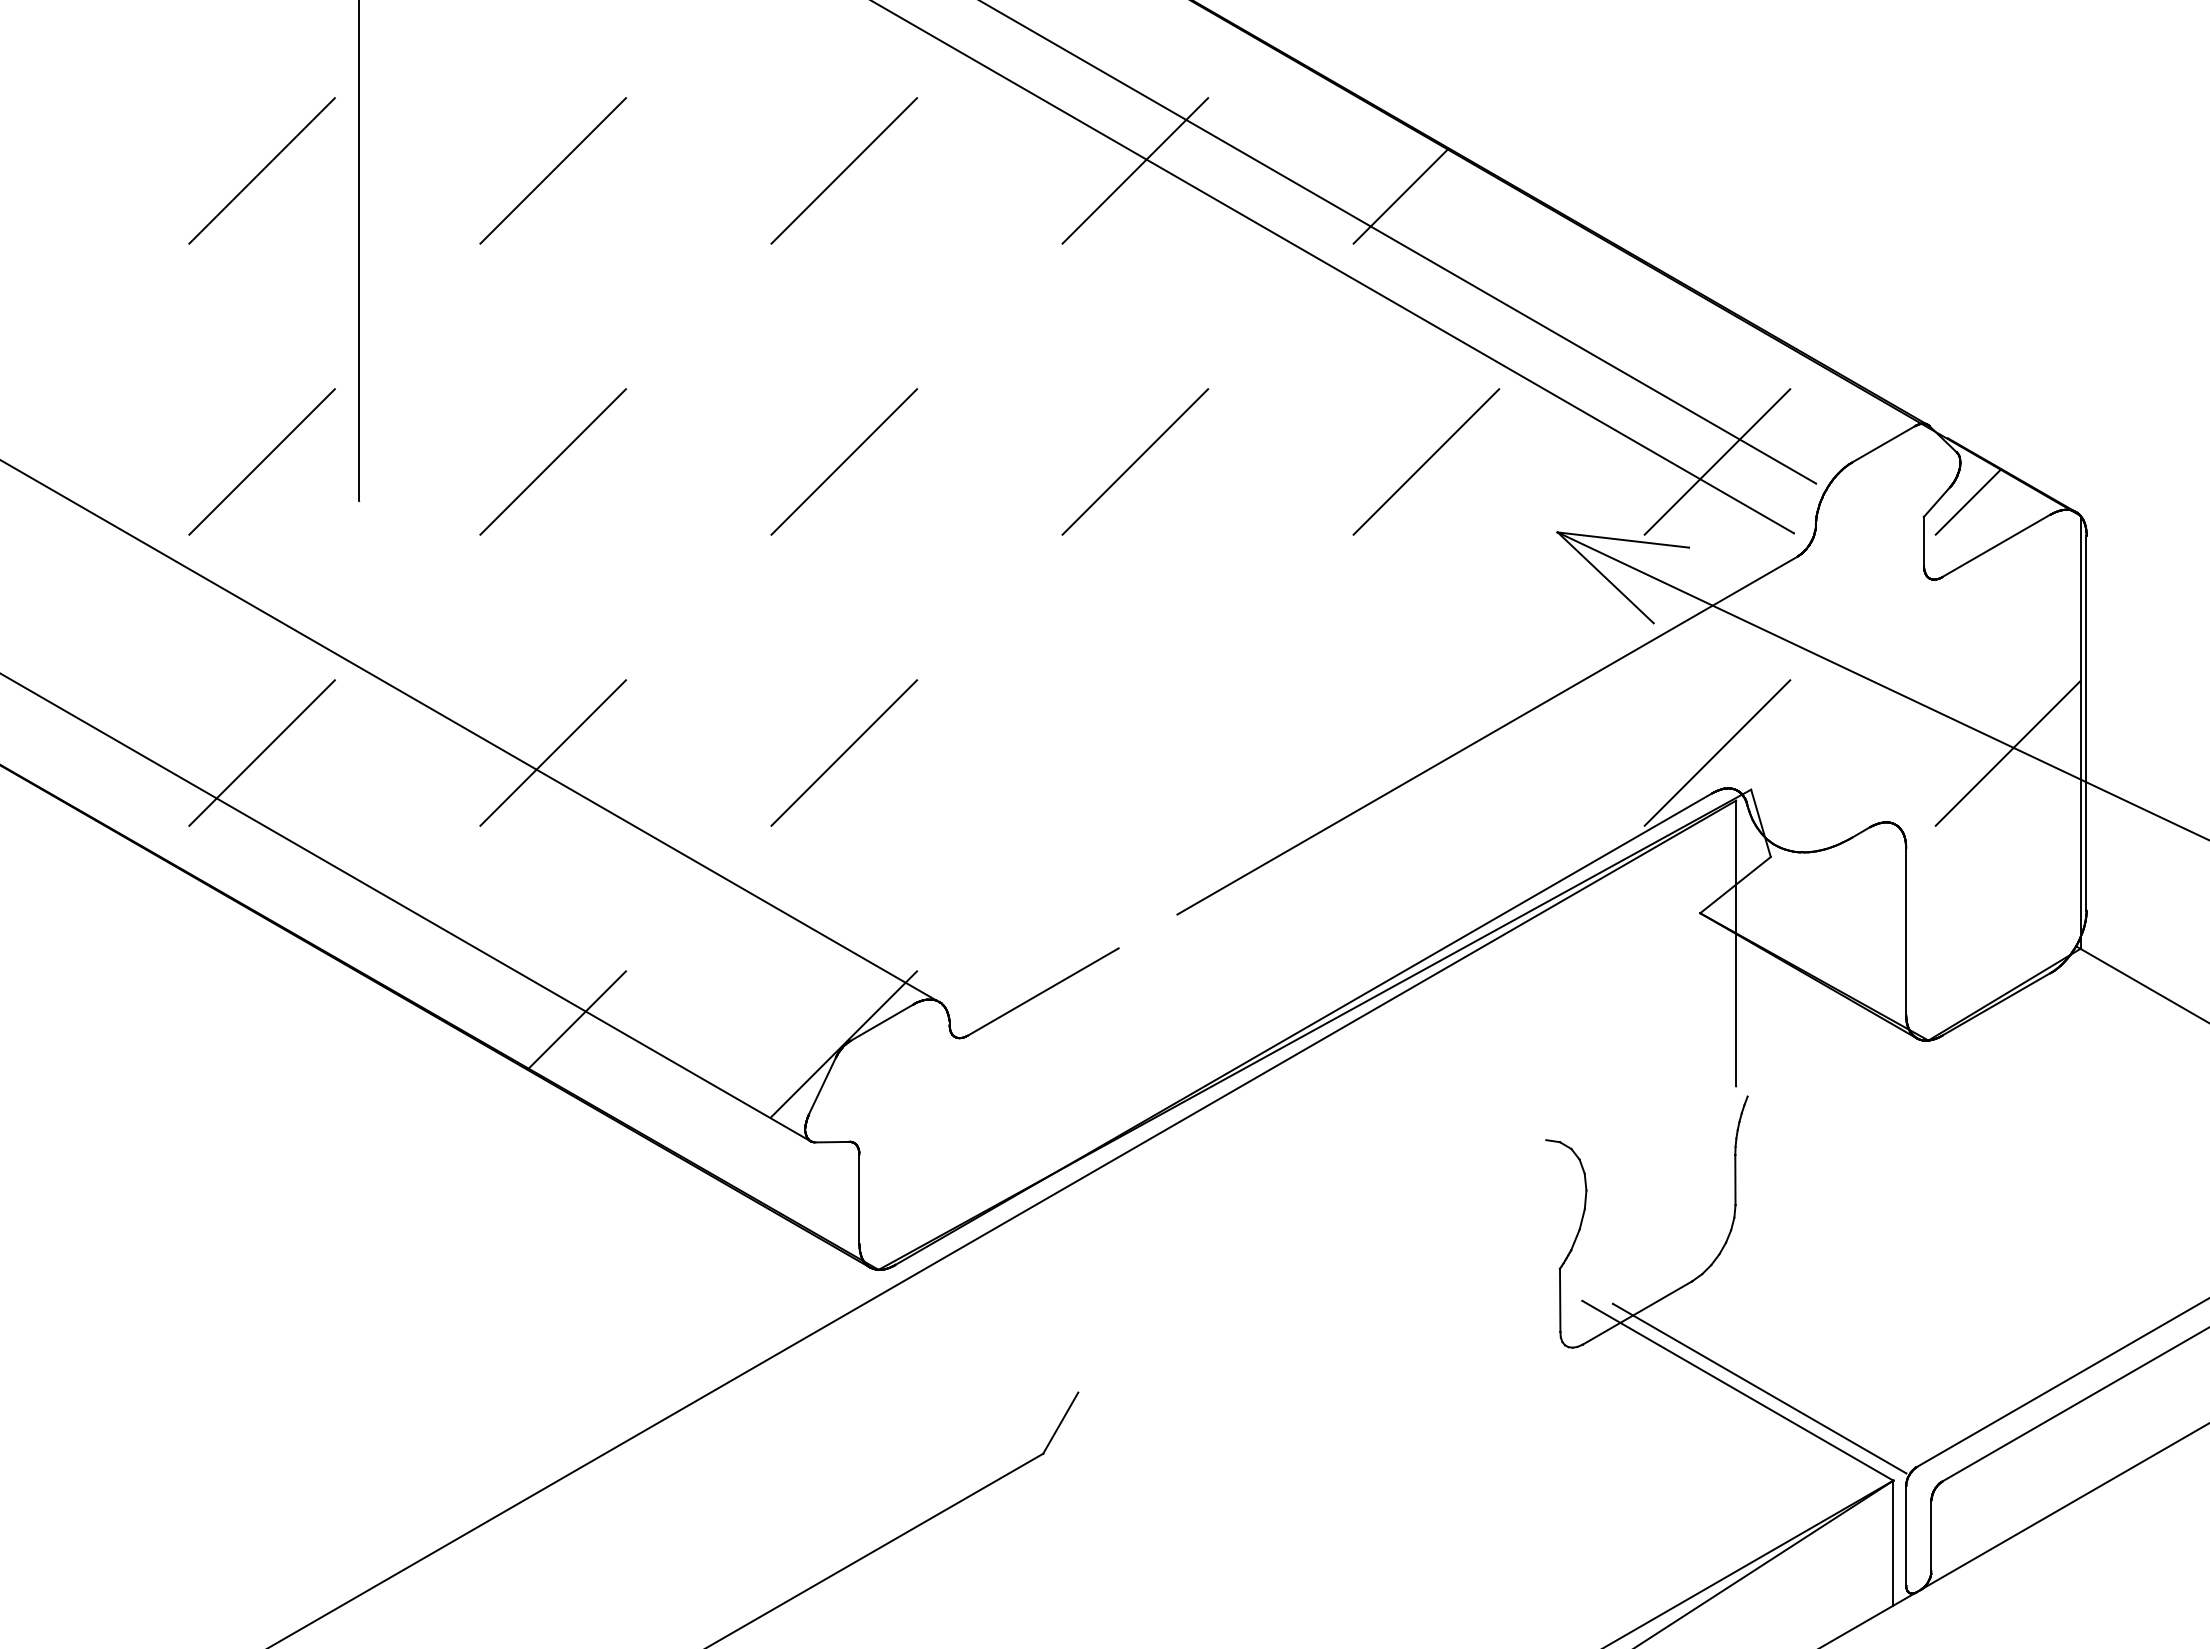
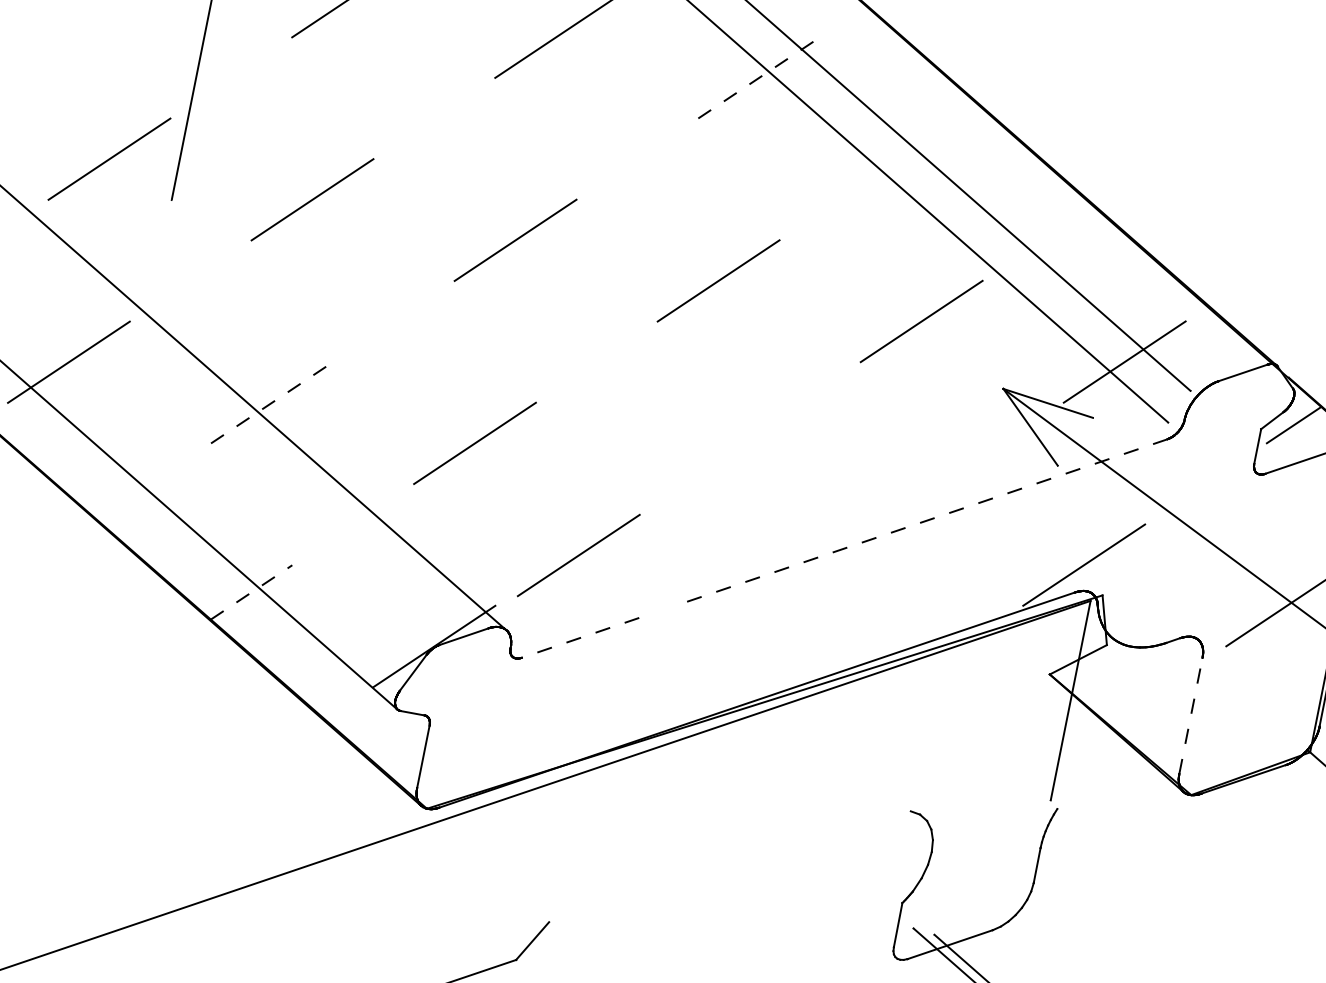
line: (1135, 170) -> (759, 77), solid -> dashed
line: (1400, 196) -> (940, 132), removed
line: (1487, 735) -> (926, 520), solid -> dashed
line: (553, 753) -> (272, 403), solid -> dashed
line: (1017, 878) -> (578, 555), added
line: (1906, 931) -> (1191, 715), solid -> dashed
line: (1042, 992) -> (579, 638), solid -> dashed
line: (577, 1020) -> (251, 592), solid -> dashed

